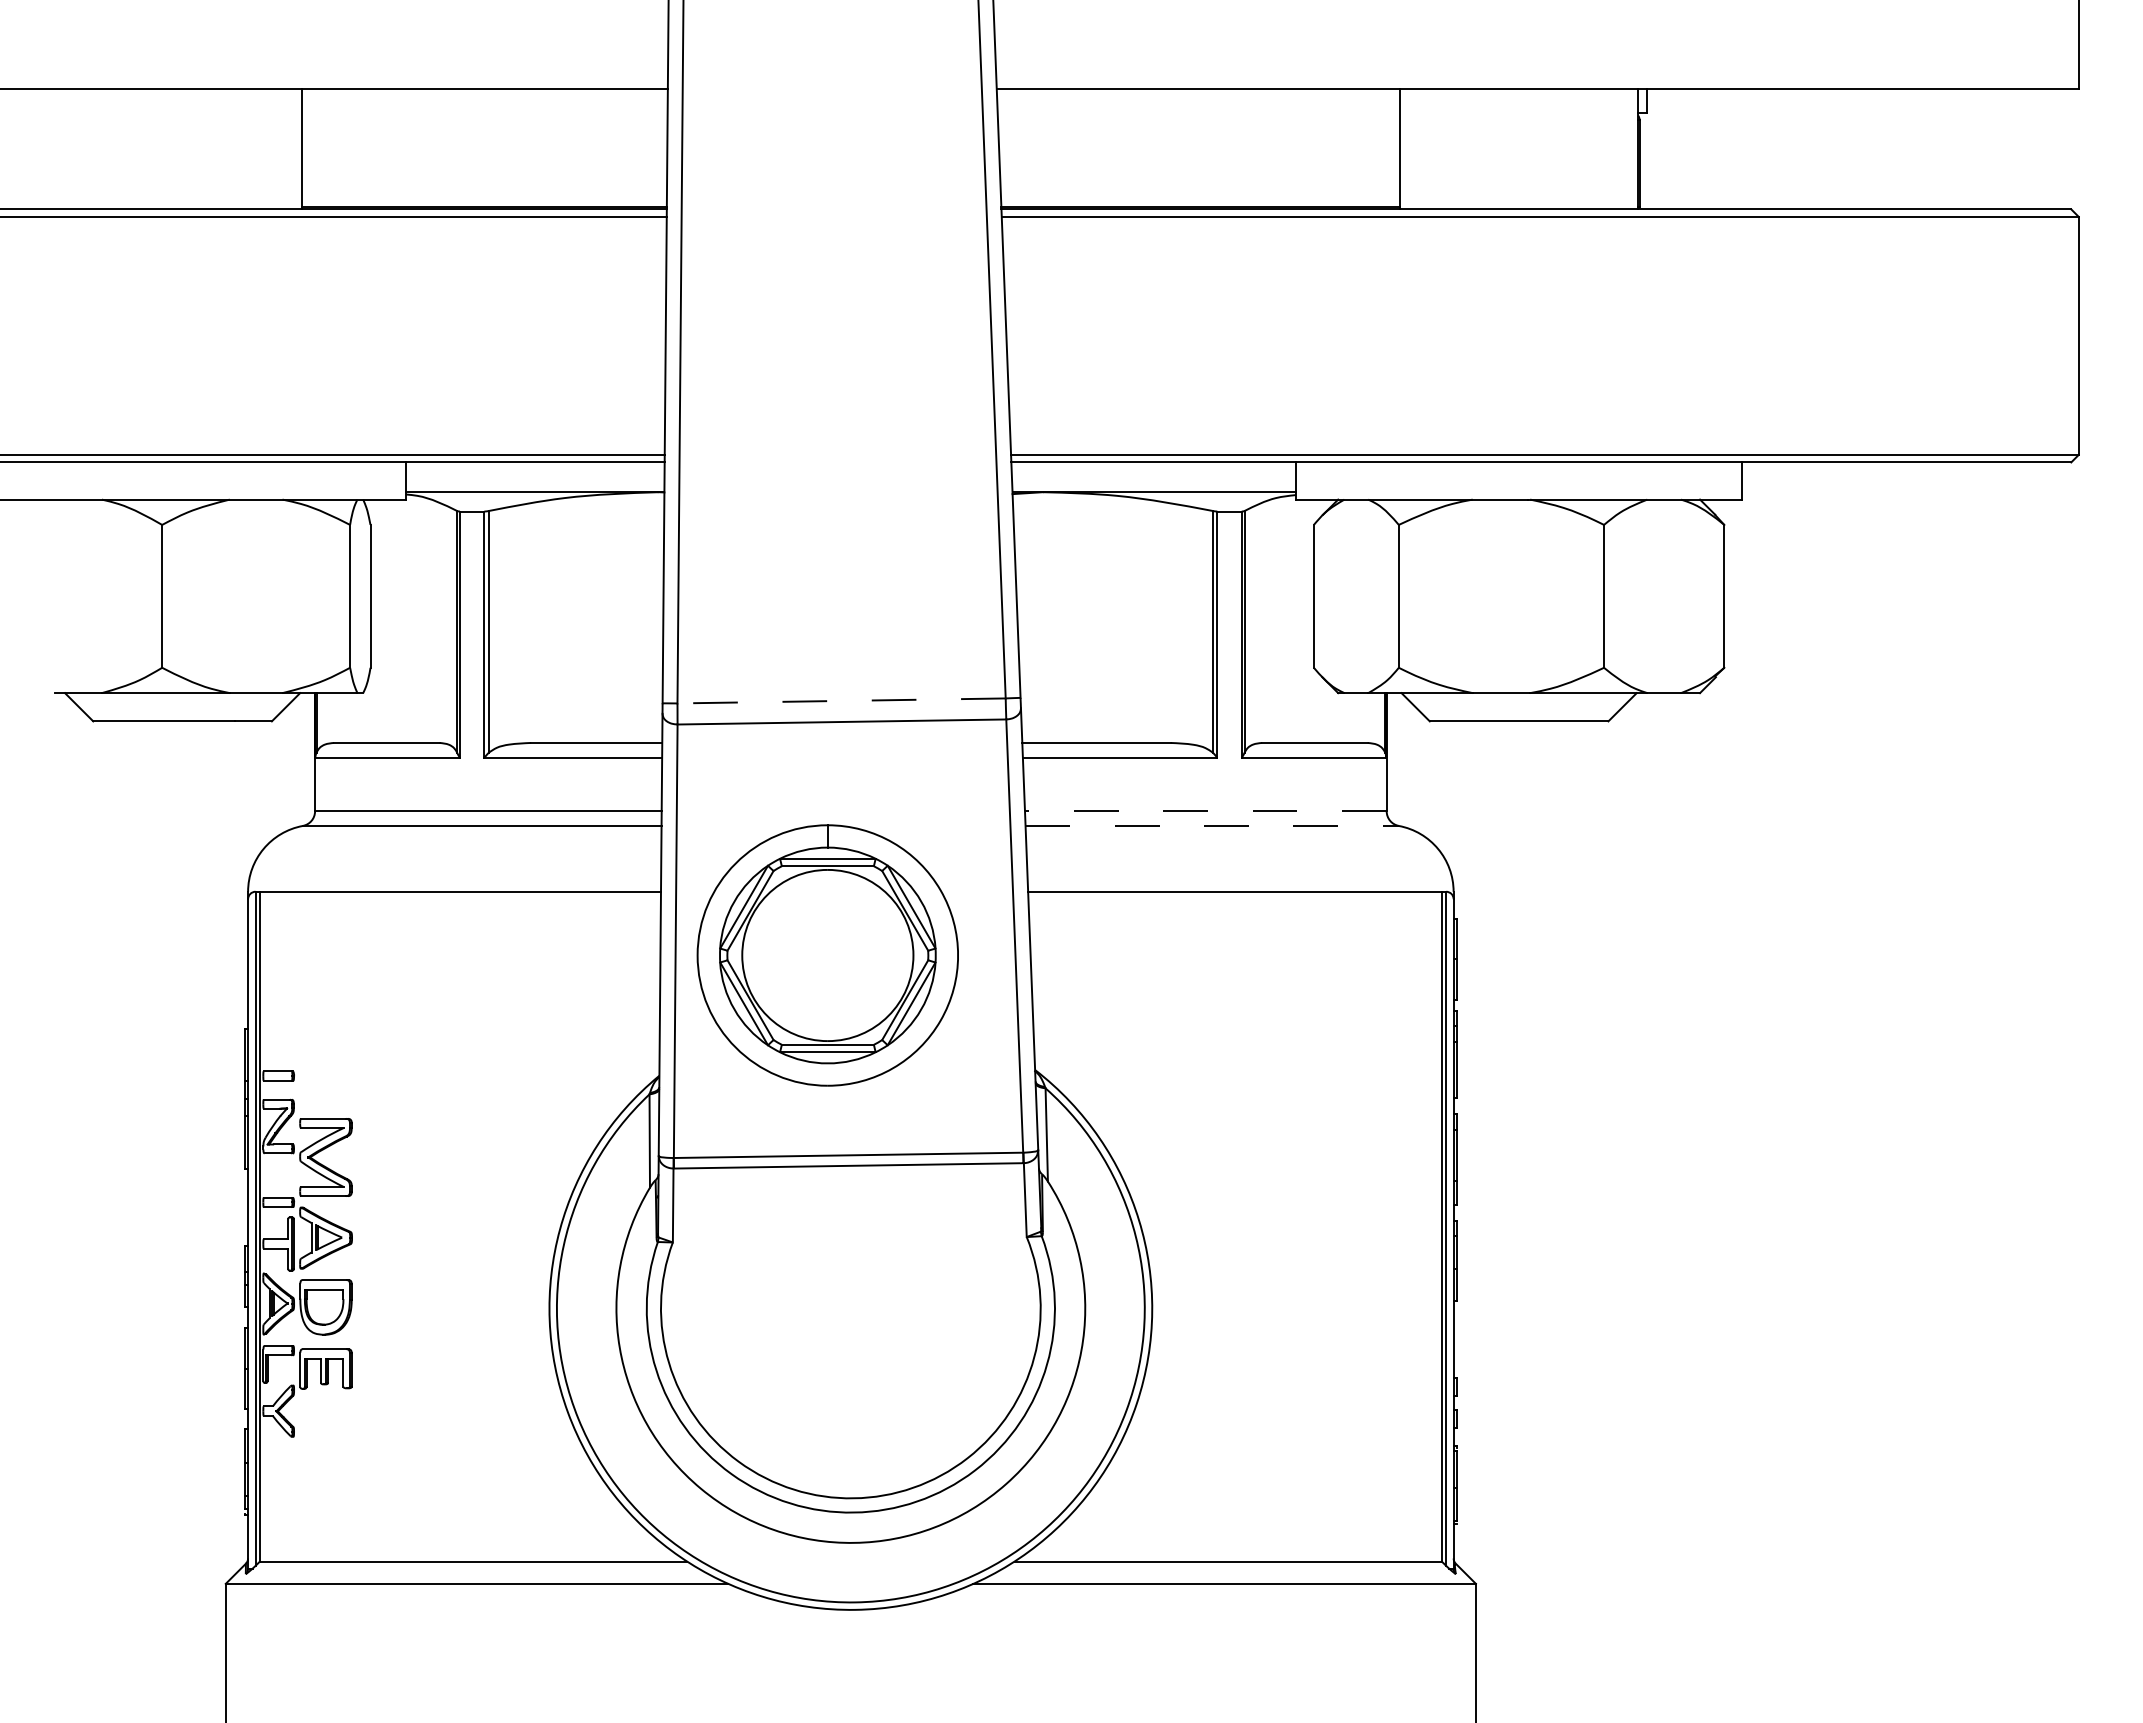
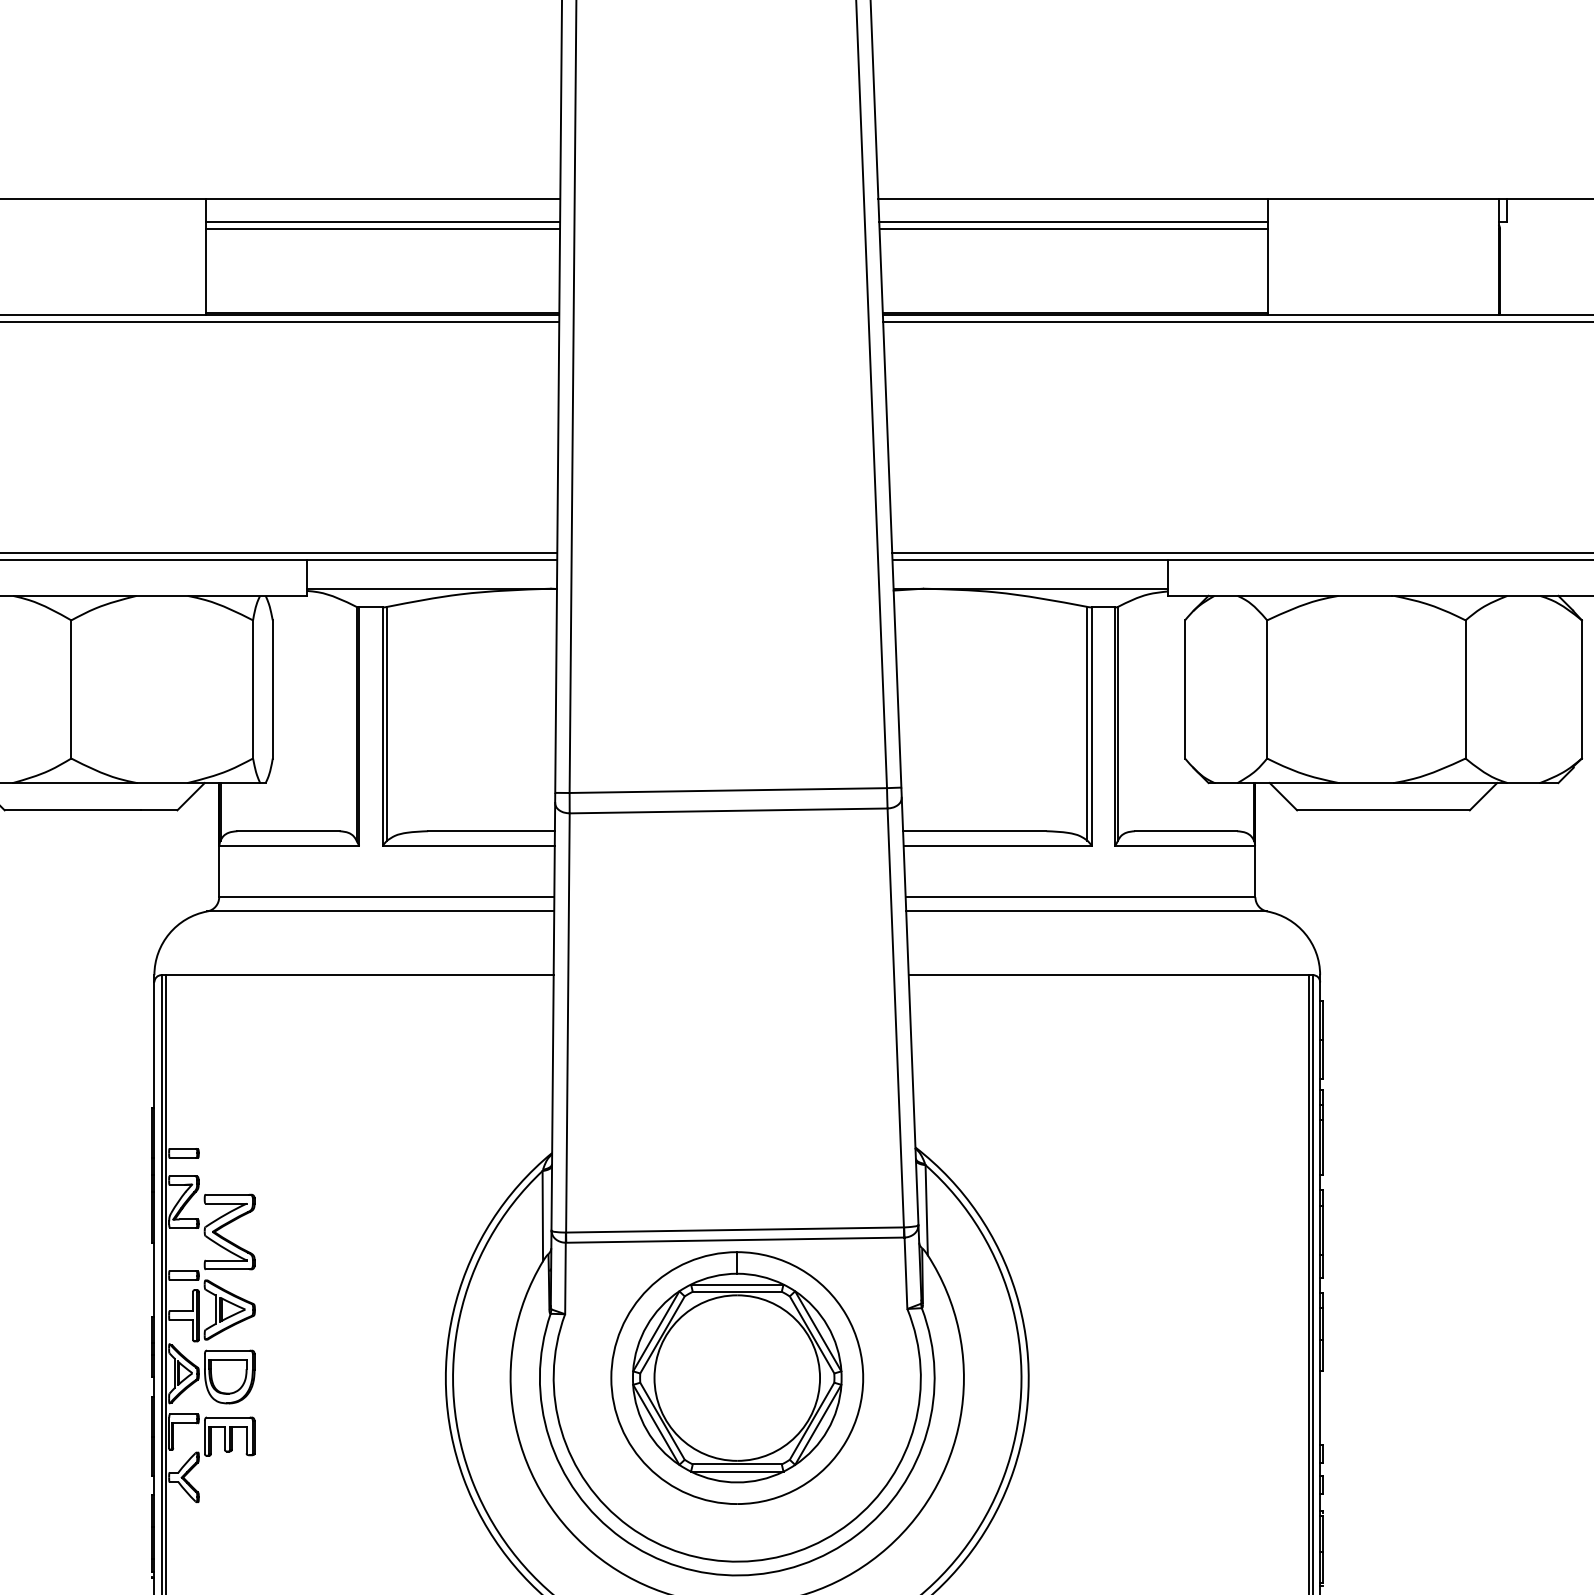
line: (484, 112) -> (383, 221), added
line: (1198, 112) -> (1073, 221), added
line: (484, 120) -> (383, 229), added
line: (1198, 120) -> (1073, 229), added
line: (841, 700) -> (728, 790), dashed -> solid
line: (1205, 811) -> (1080, 897), dashed -> solid
line: (1212, 825) -> (1086, 911), dashed -> solid
part: (827, 955) -> (736, 1378), moved

